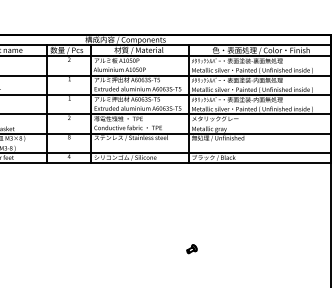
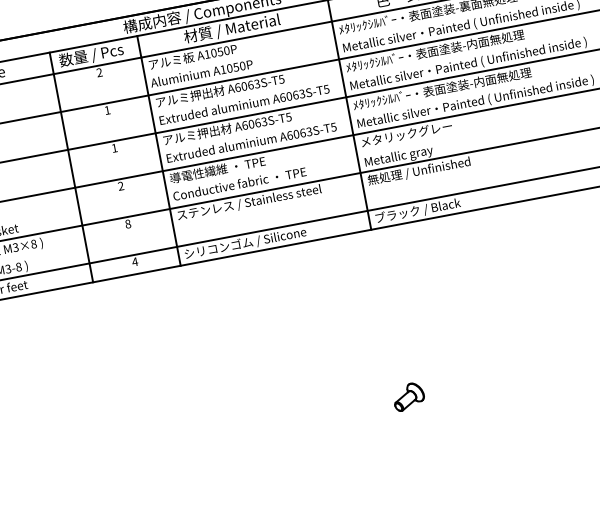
part: (191, 249) -> (408, 398), size x1.6

